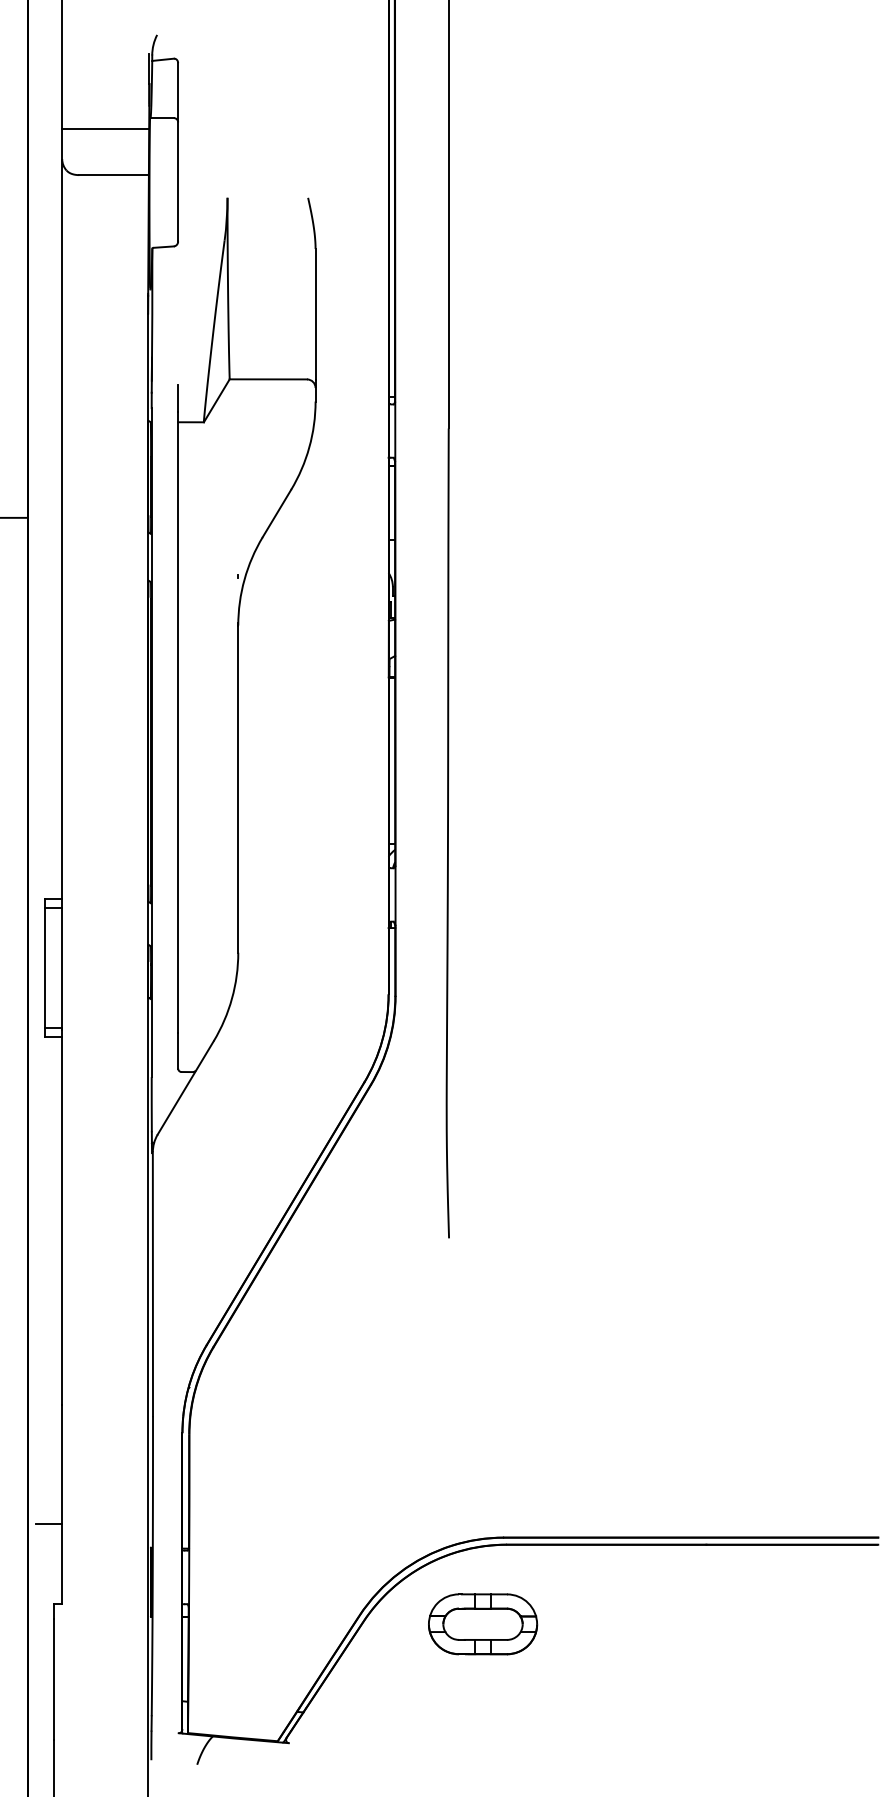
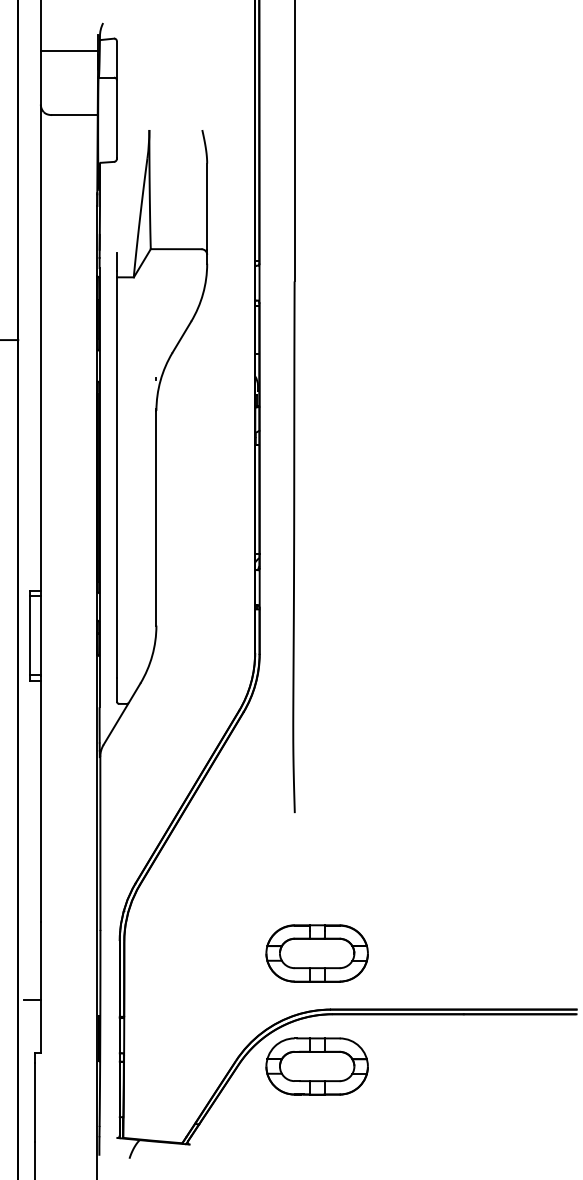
line: (105, 128) -> (69, 50), moved
part: (482, 1452) -> (316, 953), added
part: (482, 1624) -> (316, 1066), size x1.43

